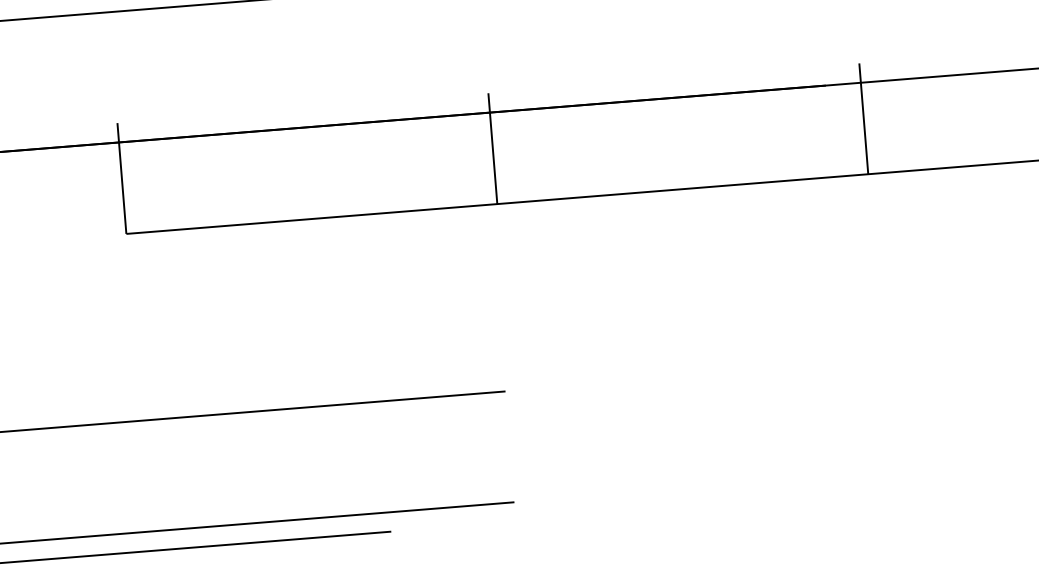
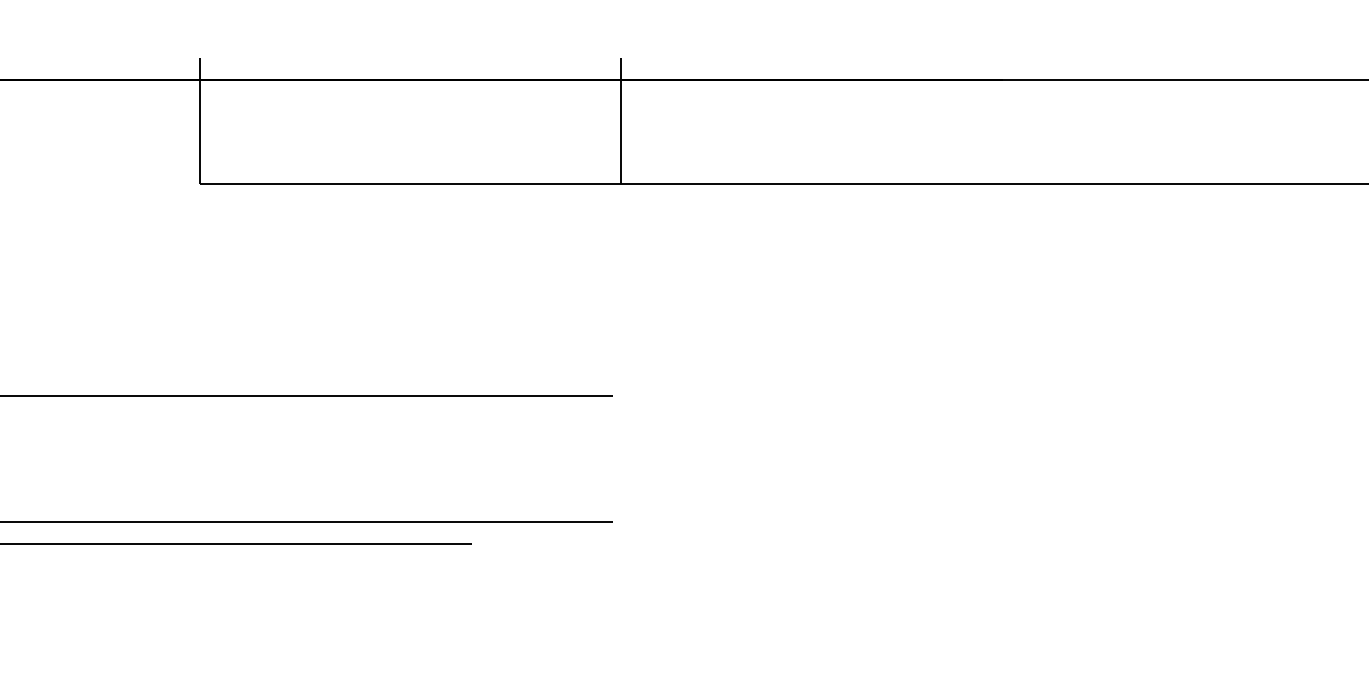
line: (863, 118) -> (1042, 120), removed

